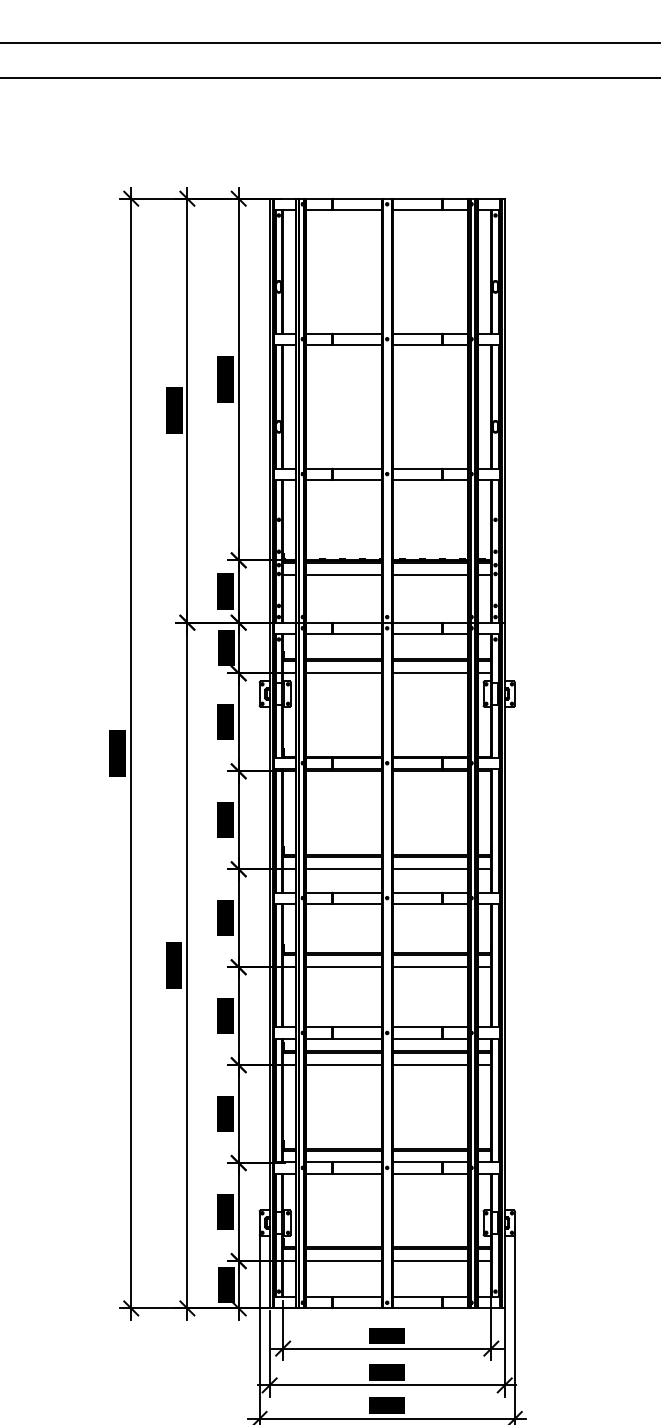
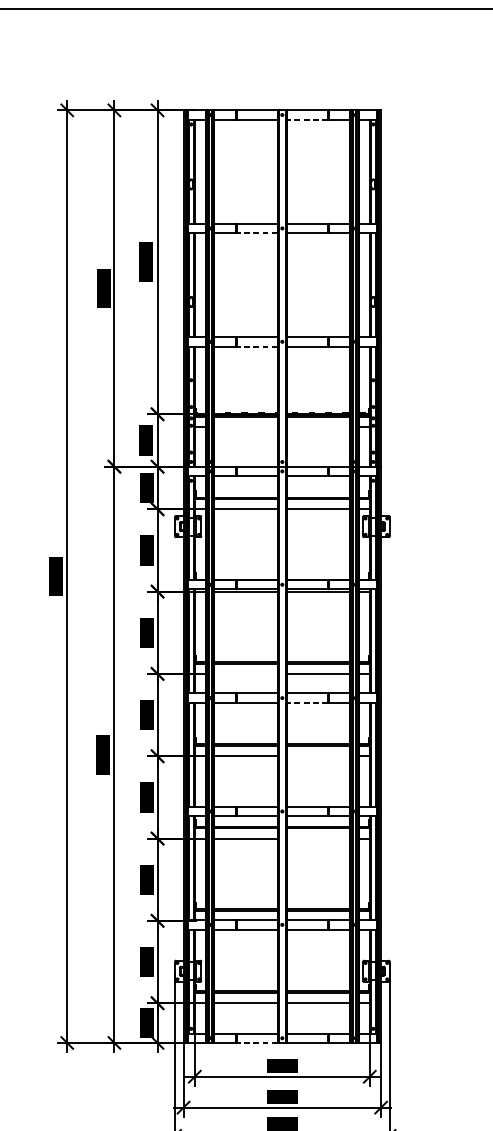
line: (416, 209) -> (306, 119), solid -> dashed
line: (356, 344) -> (256, 232), solid -> dashed
line: (356, 479) -> (256, 346), solid -> dashed
line: (343, 575) -> (245, 427), removed
line: (429, 575) -> (317, 427), removed
line: (343, 869) -> (245, 674), removed
line: (416, 903) -> (306, 702), solid -> dashed
line: (429, 967) -> (317, 756), removed
line: (429, 1065) -> (317, 838), removed
line: (356, 1308) -> (256, 1043), solid -> dashed

